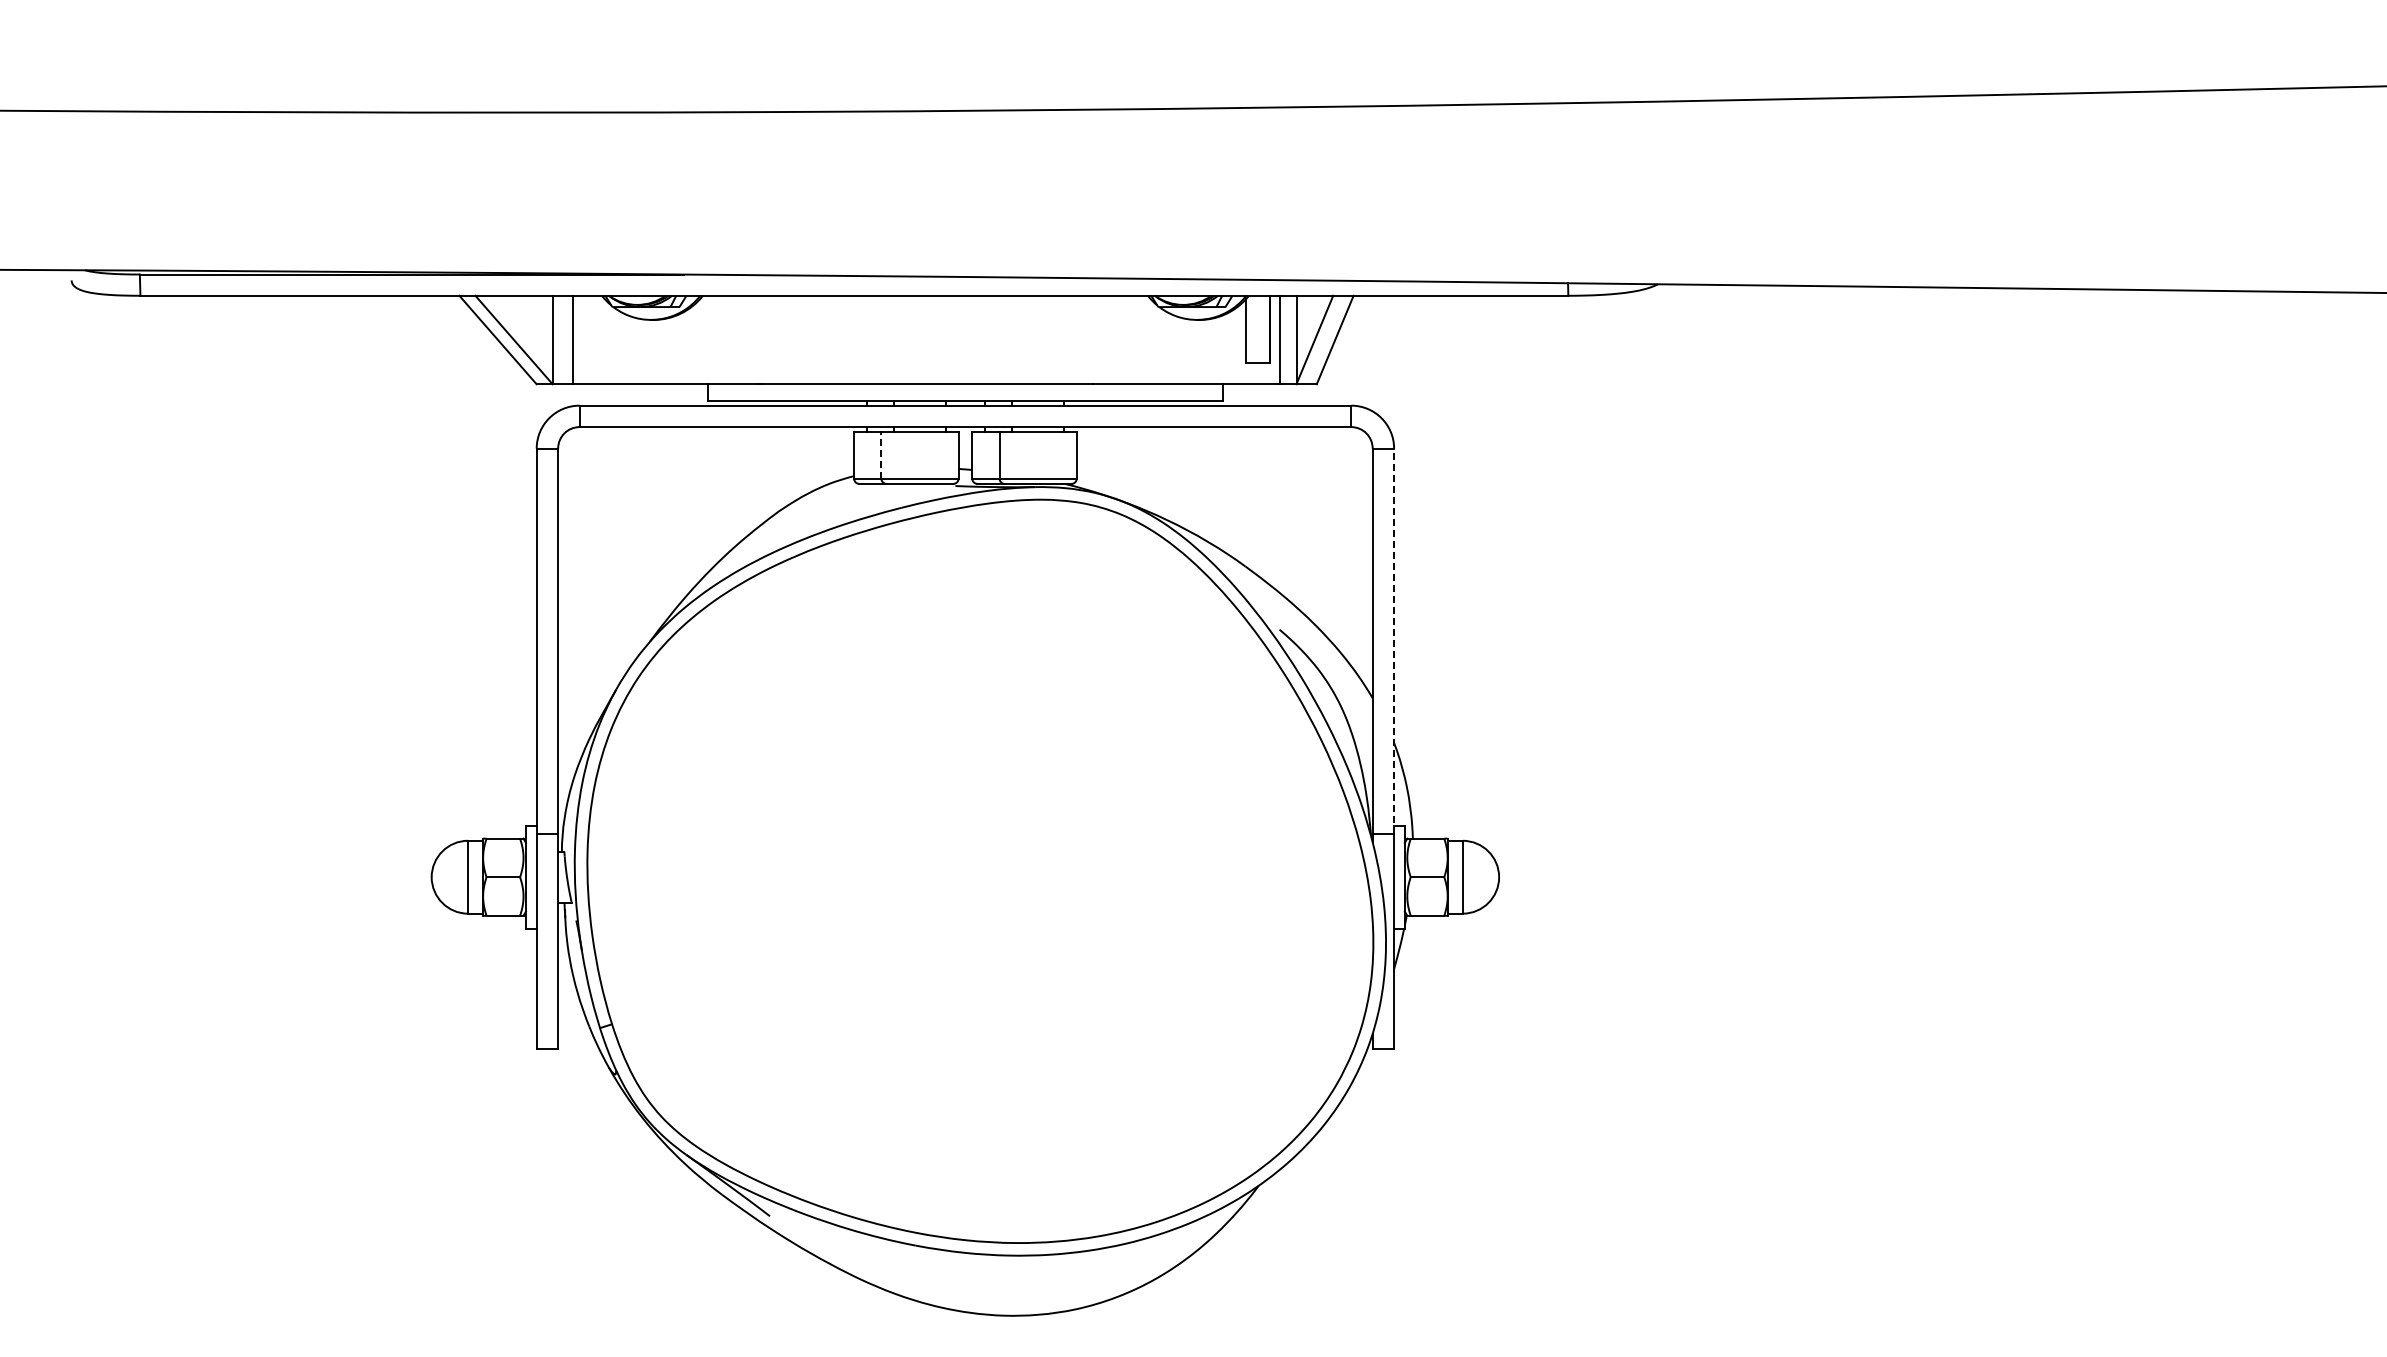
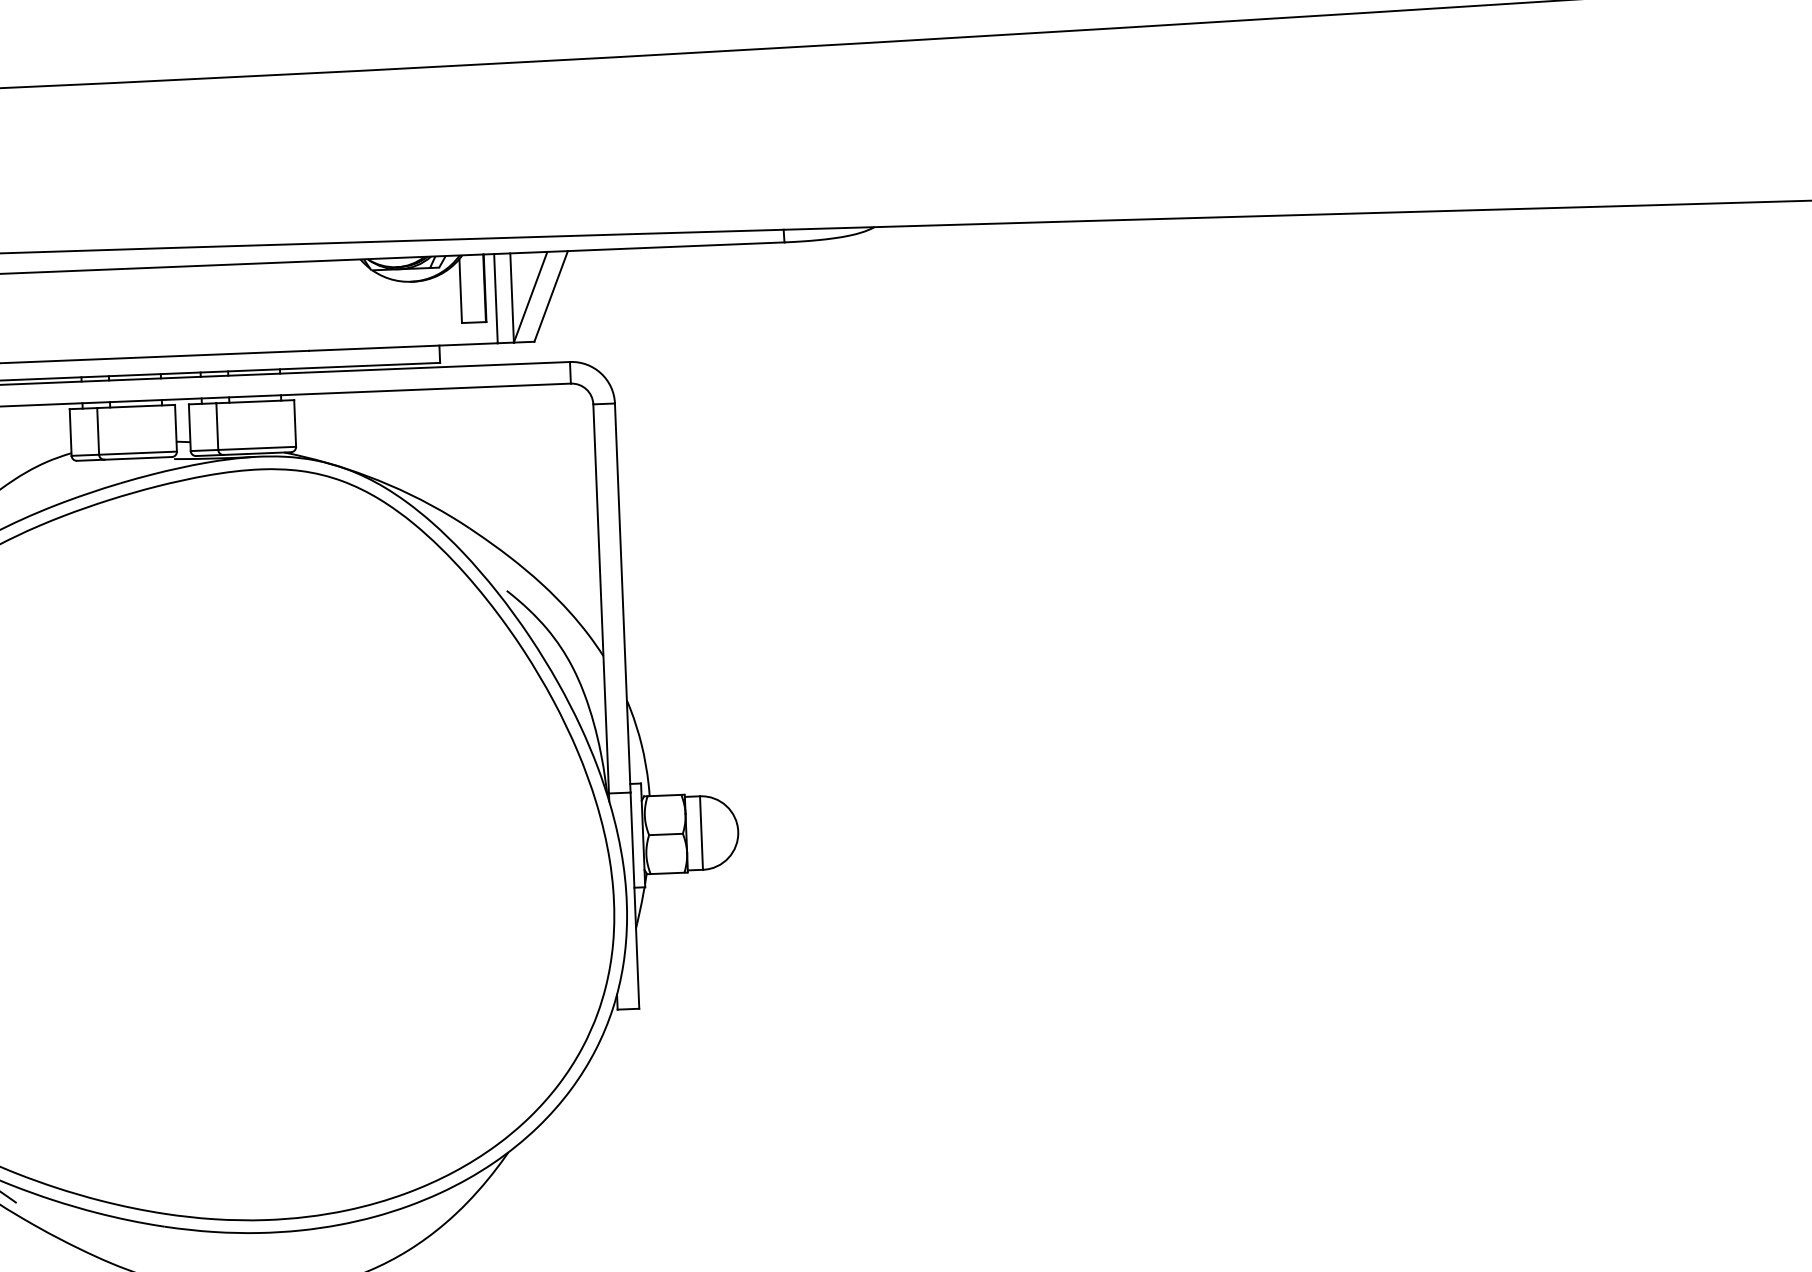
line: (881, 455) -> (98, 431), dashed -> solid
line: (1394, 641) -> (623, 598), dashed -> solid

